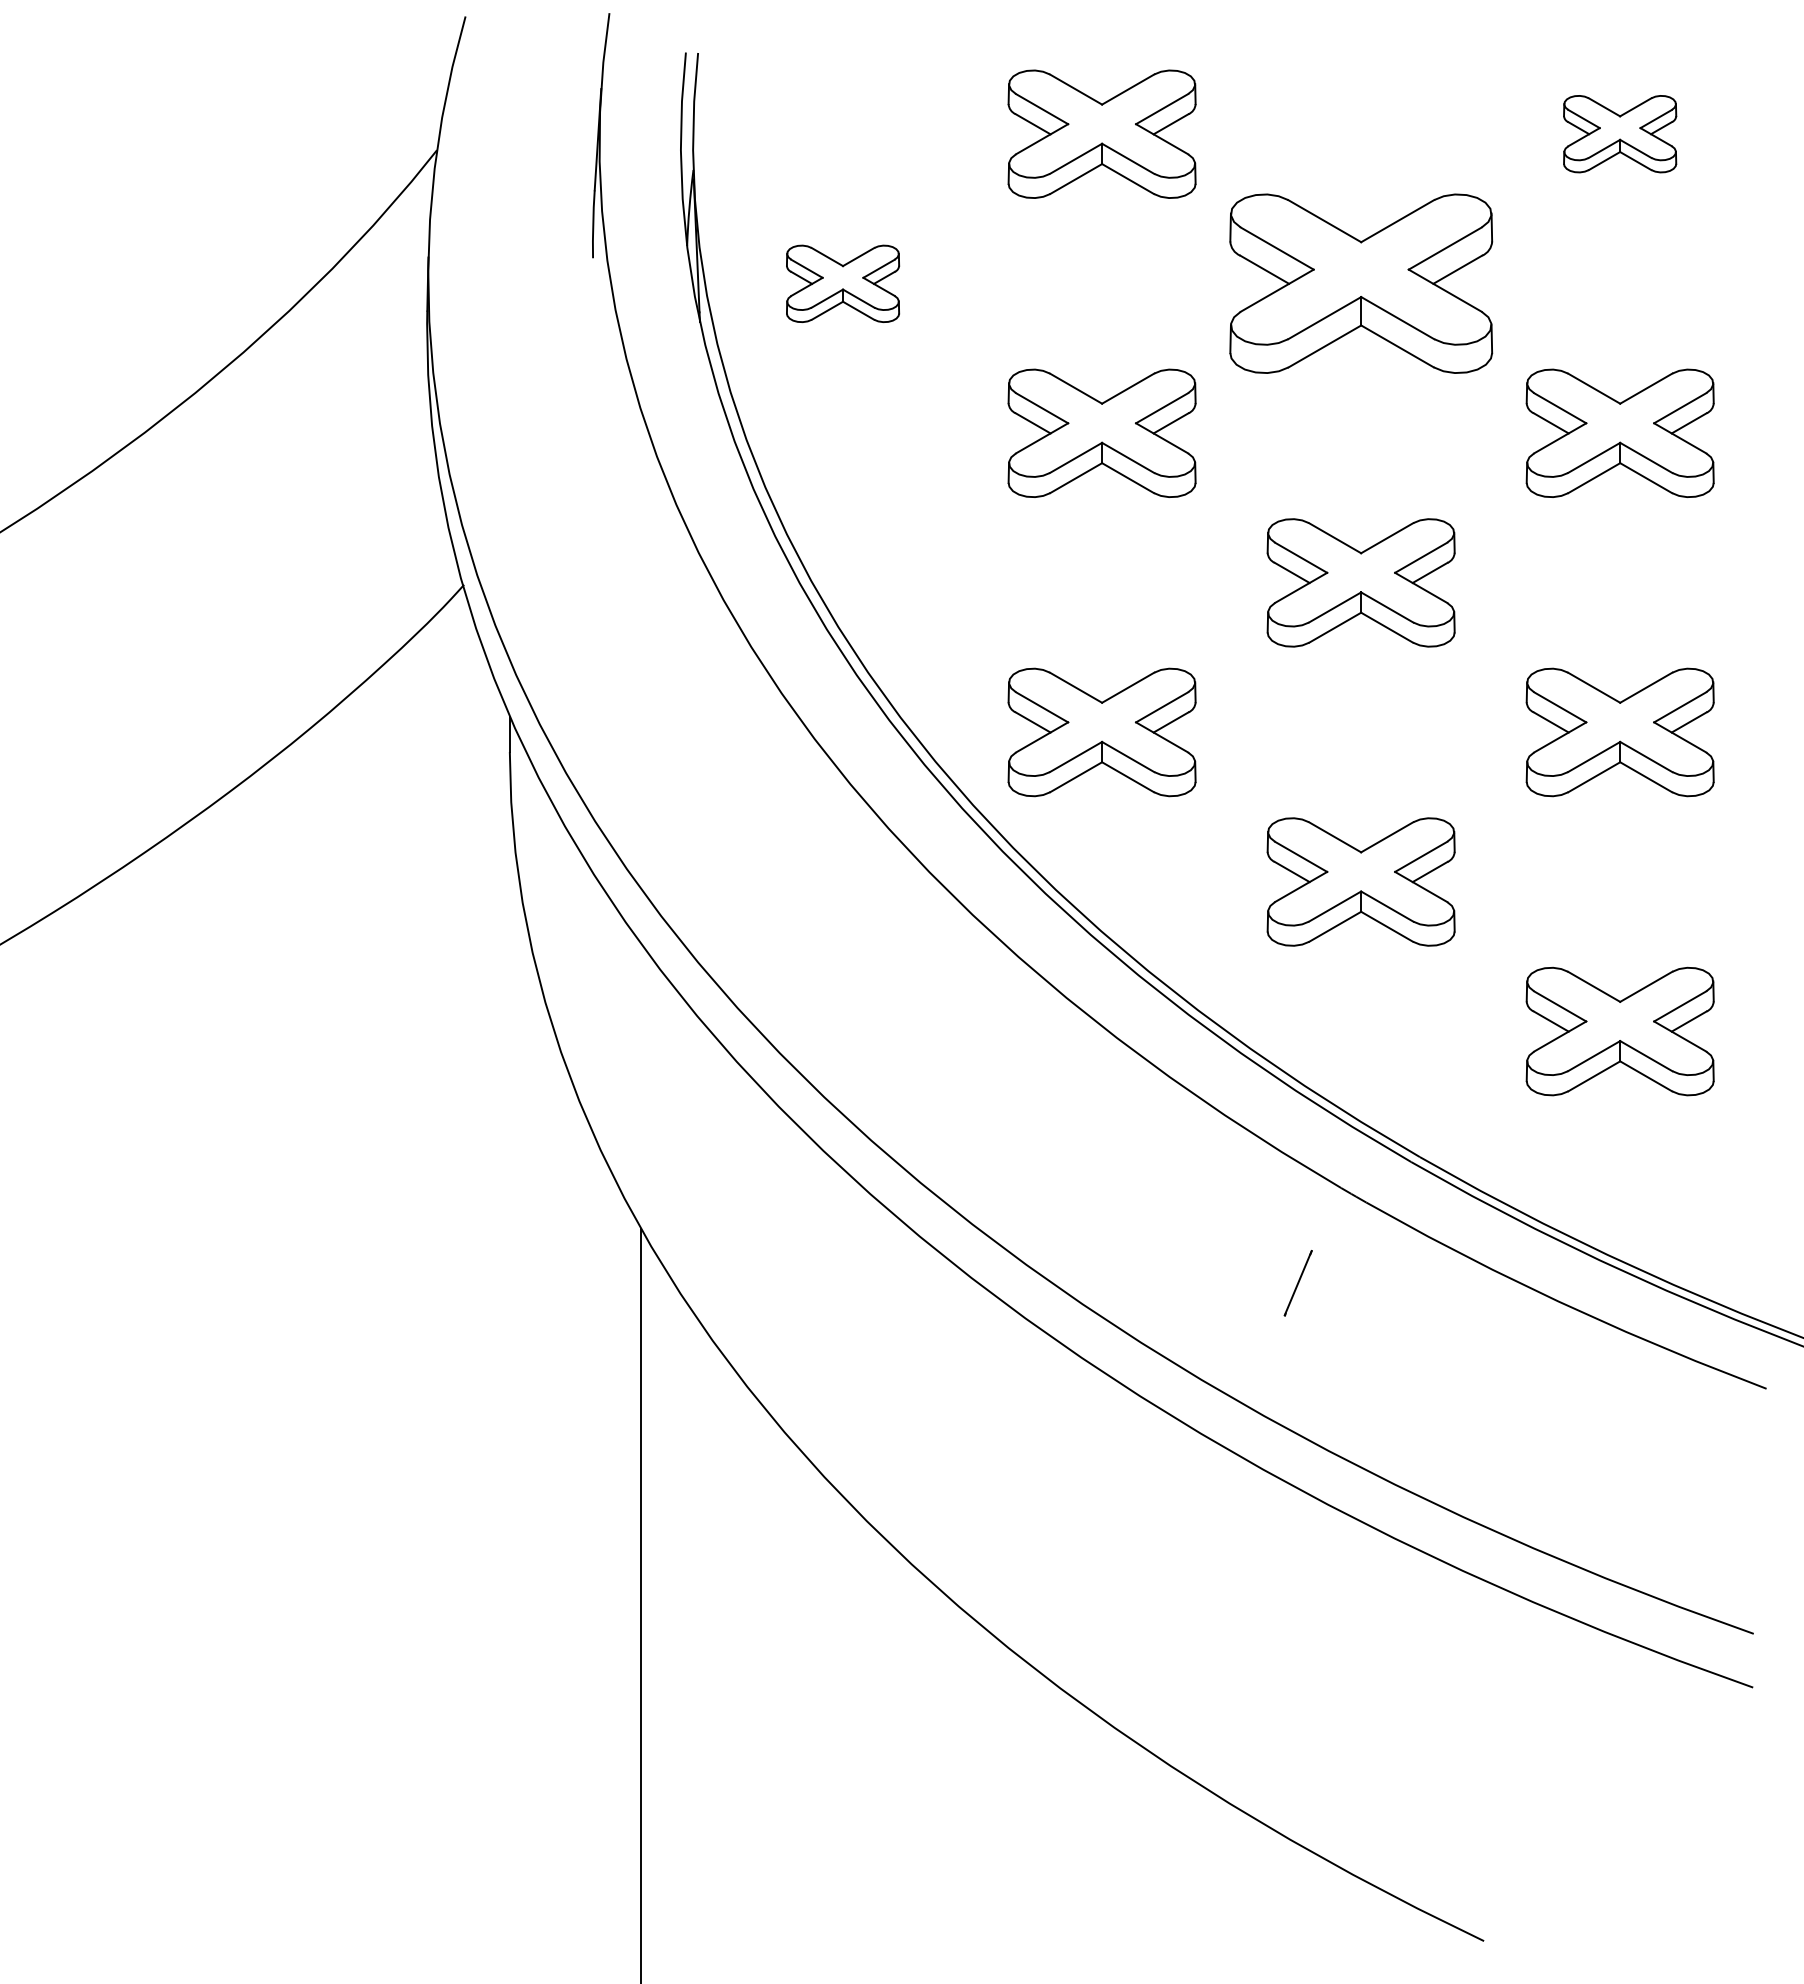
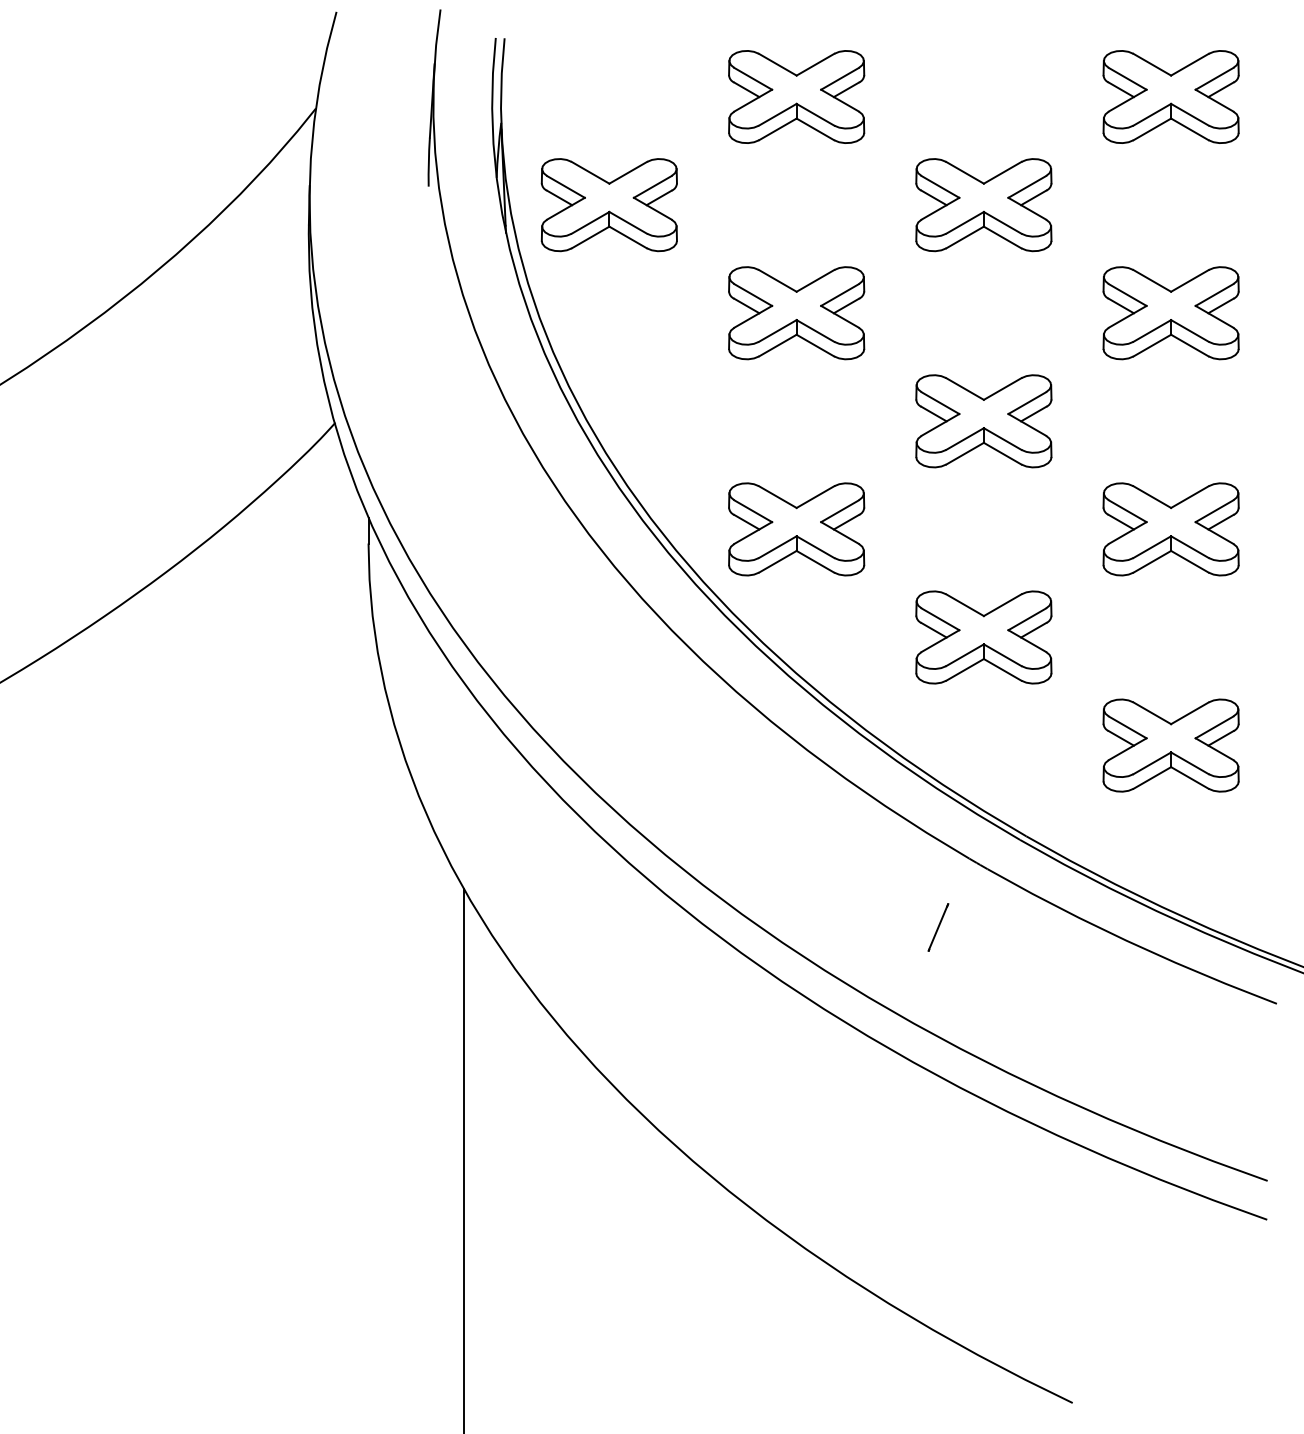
part: (1619, 133) -> (1170, 96), size x1.67
part: (842, 283) -> (608, 204), size x1.67
part: (1360, 283) -> (983, 204), size x0.71

